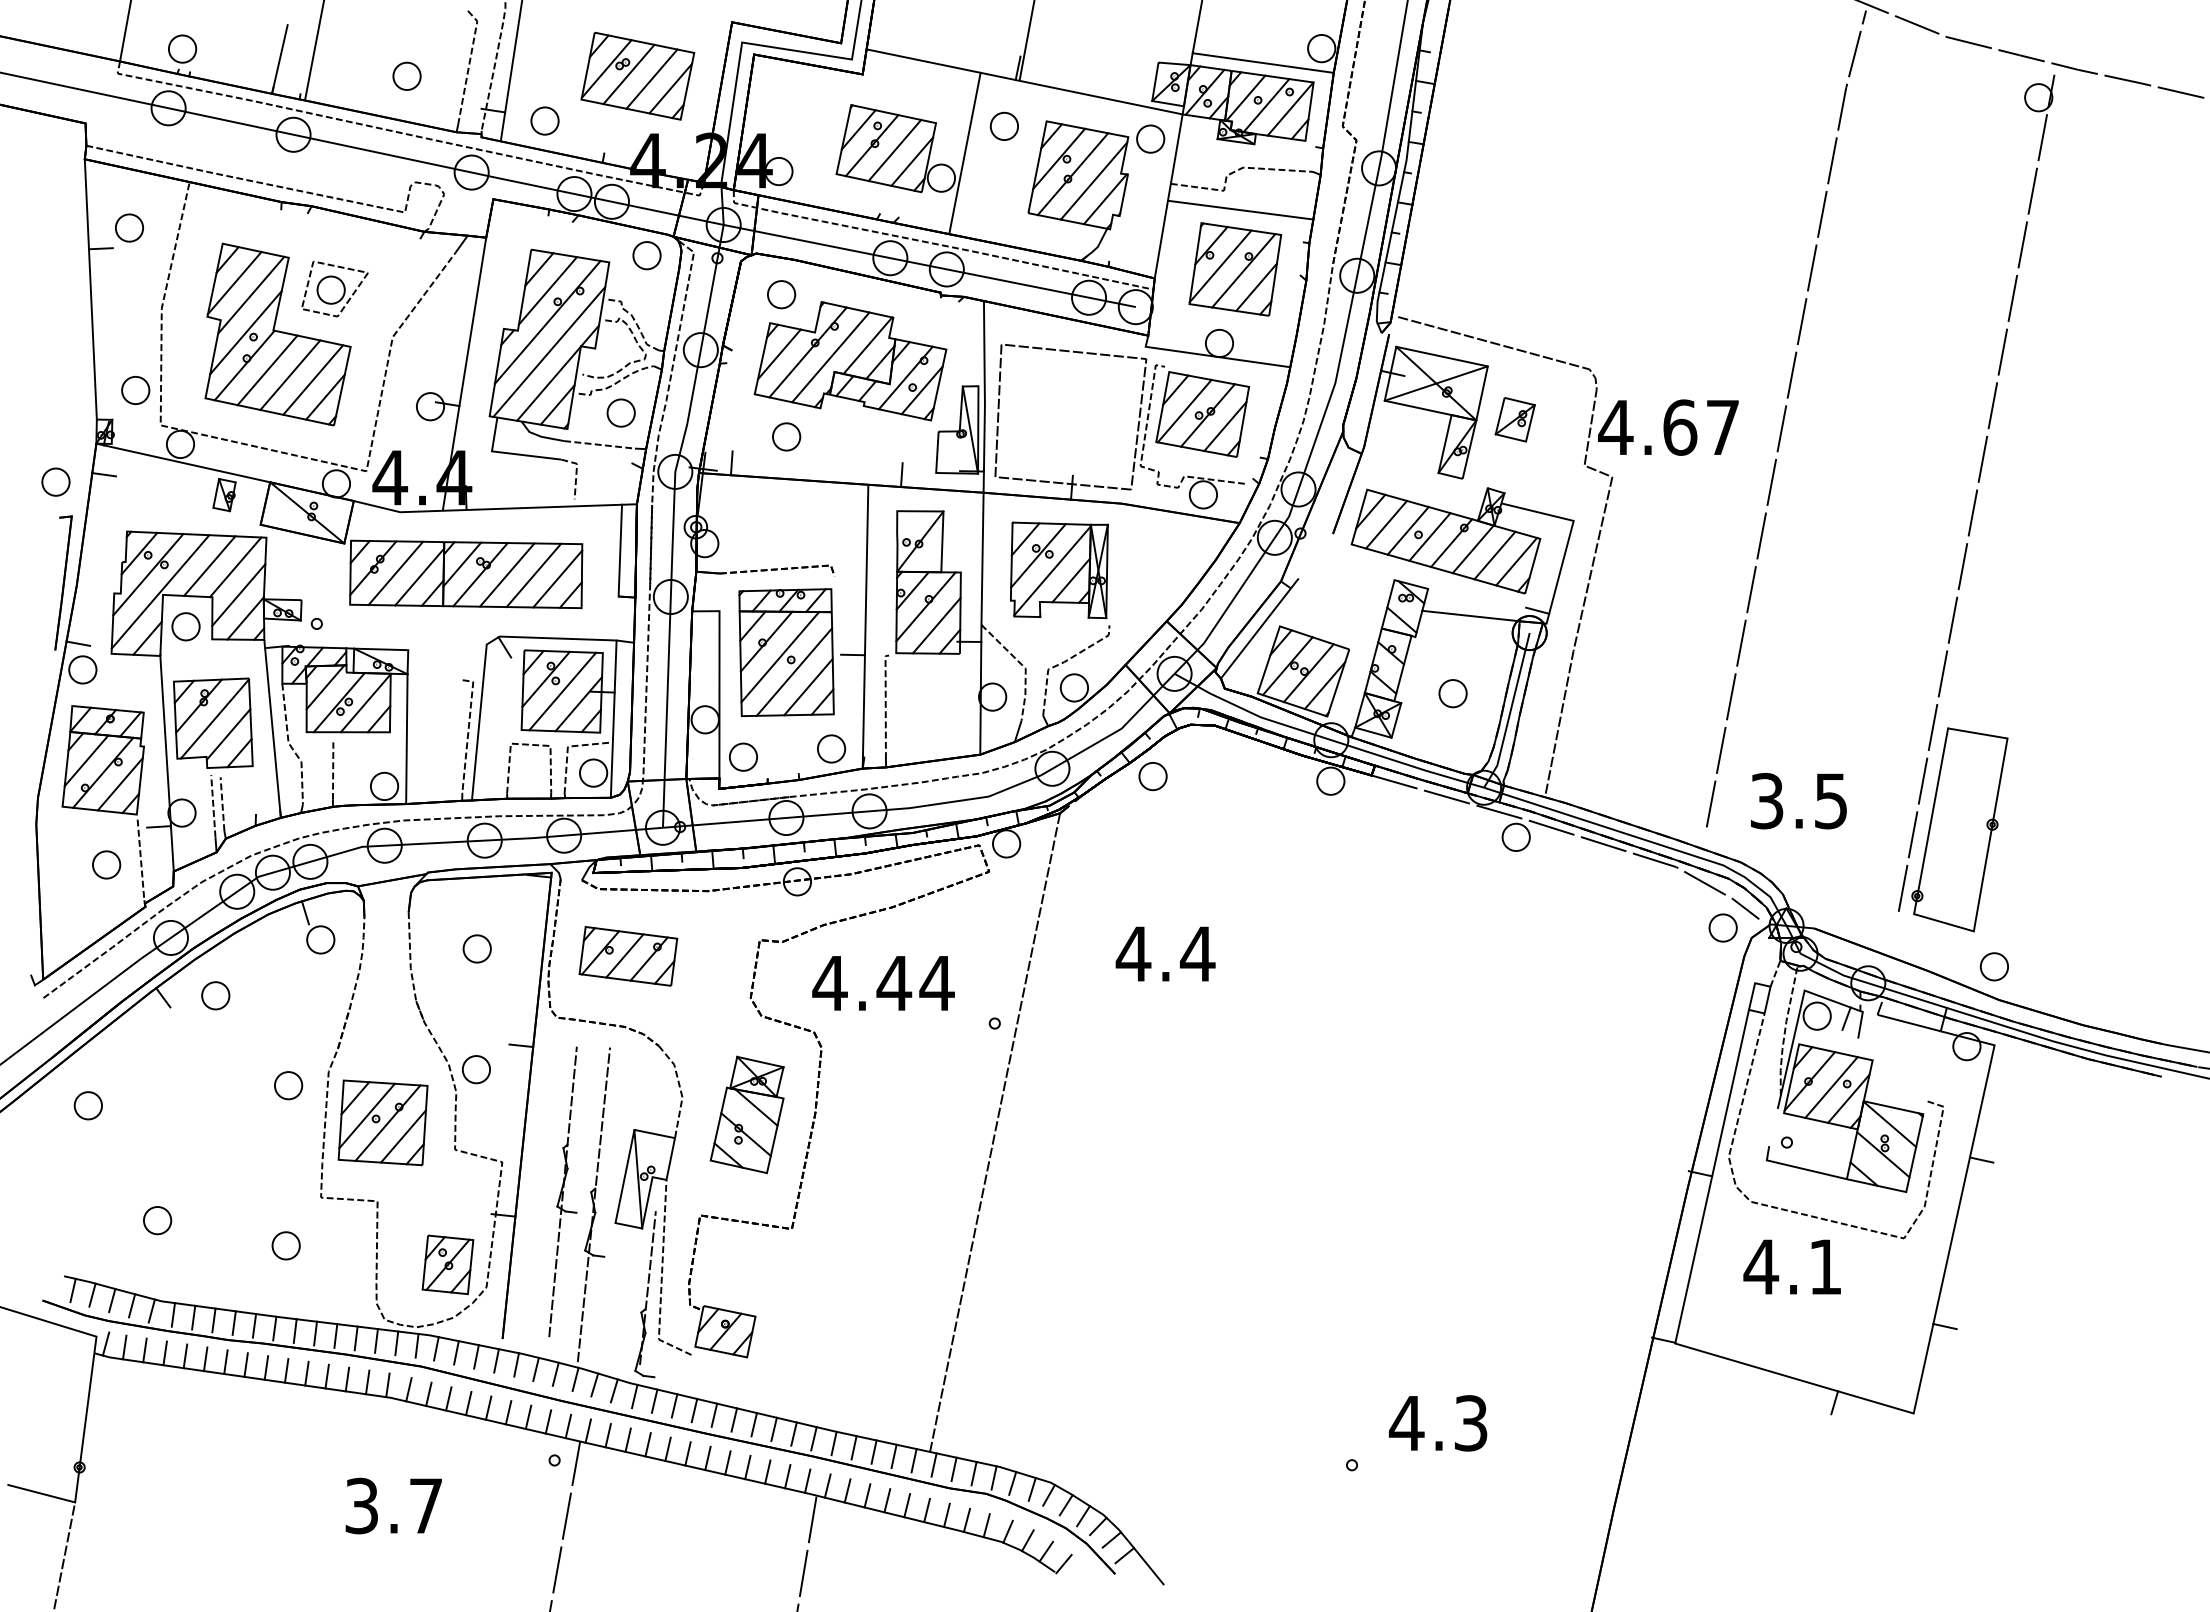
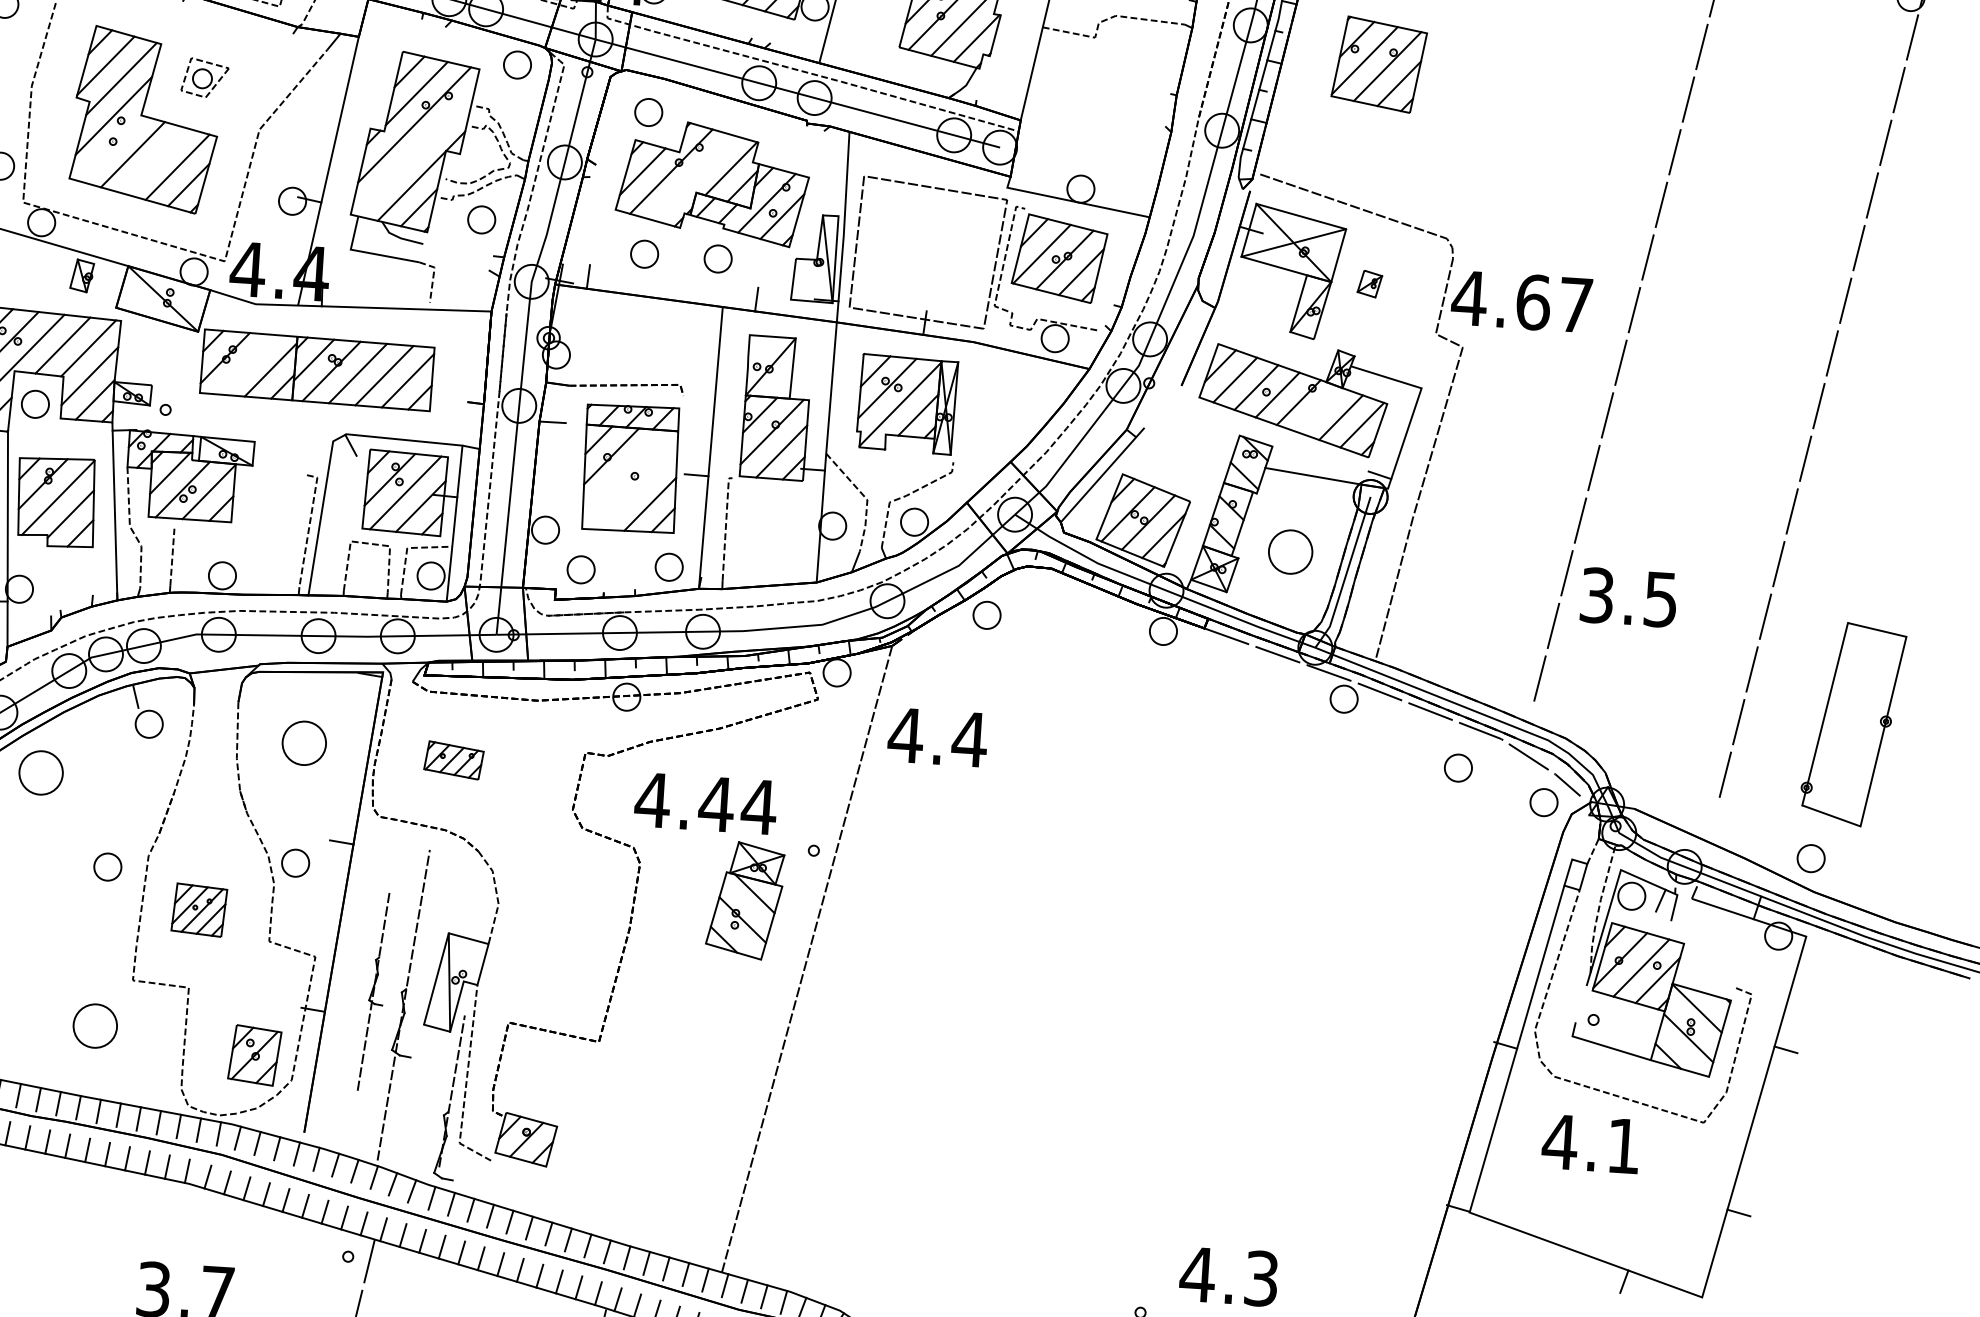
line: (1240, 209) -> (1110, 57), removed
part: (1235, 269) -> (1379, 64), moved
part: (334, 288) -> (204, 77), size x0.7
line: (549, 351) -> (414, 154), removed
line: (830, 357) -> (693, 178), removed
line: (244, 365) -> (110, 148), removed
line: (290, 374) -> (155, 160), removed
part: (1514, 419) -> (1369, 283), size x0.6
part: (860, 436) -> (718, 258), added
line: (599, 444) -> (458, 249), removed
line: (1472, 549) -> (1319, 410), removed
line: (620, 550) -> (472, 356), removed
line: (395, 573) -> (247, 364), removed
line: (780, 657) -> (624, 473), removed
line: (794, 671) -> (637, 487), removed
part: (1452, 693) -> (1290, 552), size x1.6
line: (719, 694) -> (561, 505), removed
line: (406, 739) -> (247, 530), removed
text: (1798, 801) -> (1628, 597), moved
line: (222, 804) -> (60, 583), removed
line: (213, 806) -> (51, 584), removed
part: (1959, 829) -> (1852, 724), moved
part: (1634, 898) -> (1457, 767), added
part: (476, 948) -> (303, 742), size x1.6
text: (1165, 953) -> (937, 736), moved
part: (628, 956) -> (454, 760), size x0.6
part: (215, 995) -> (41, 772), size x1.6
part: (746, 1114) -> (744, 900), moved
part: (382, 1122) -> (198, 909), size x0.6
part: (562, 1191) -> (373, 989), size x0.7
part: (285, 1245) -> (94, 1025), size x1.6

